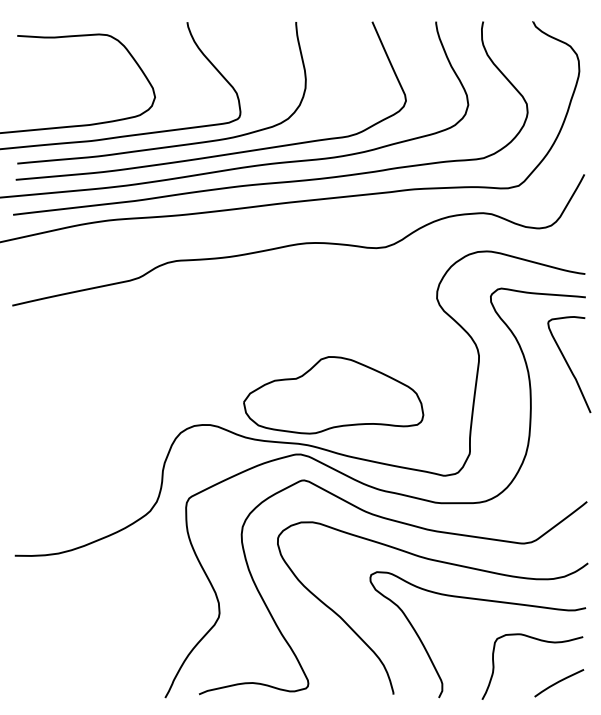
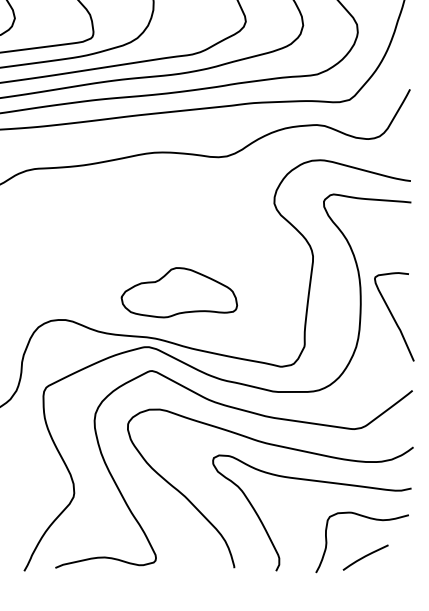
curve: (568, 364) -> (393, 316), moved
part: (333, 395) -> (179, 292), size x0.7
curve: (559, 682) -> (365, 557), moved

